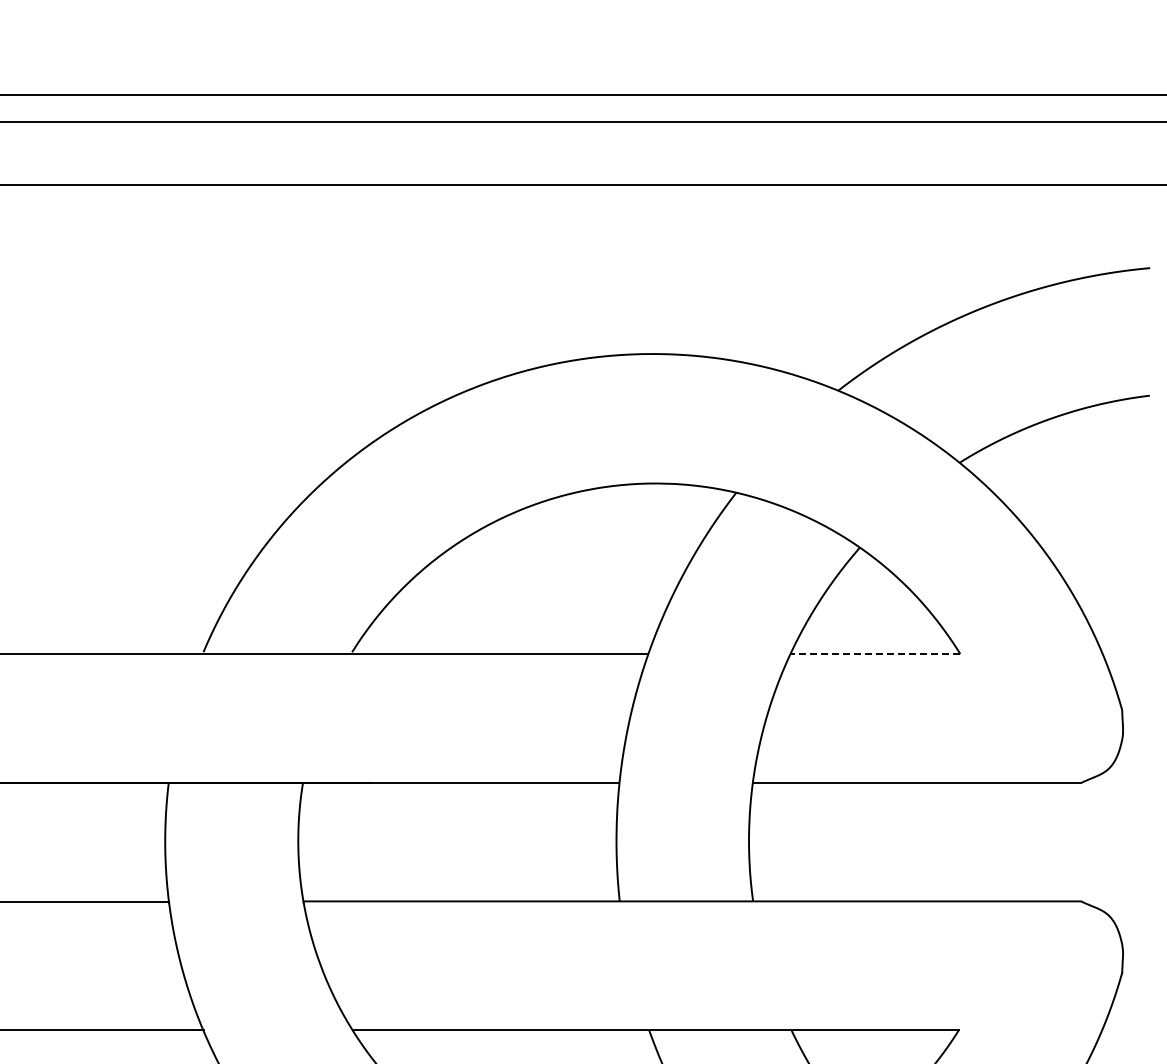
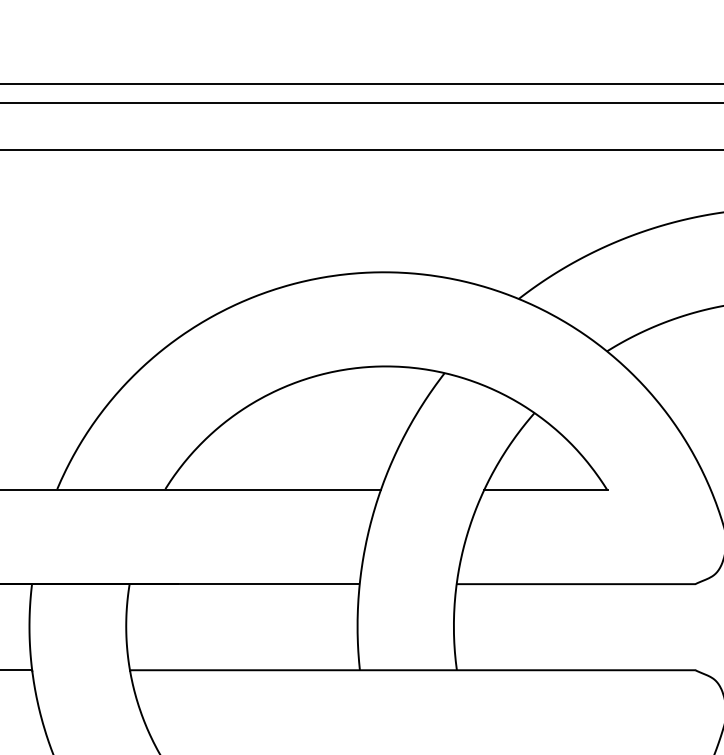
line: (875, 654) -> (545, 490), dashed -> solid

